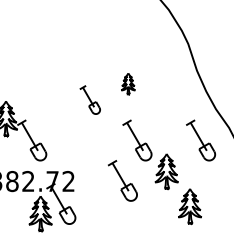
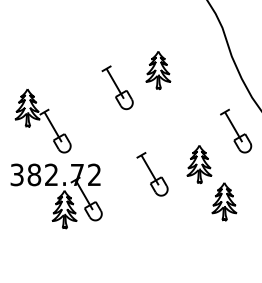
part: (128, 83) -> (158, 70), size x1.67
part: (90, 99) -> (117, 87), size x1.43
part: (137, 139) -> (168, 130), removed

